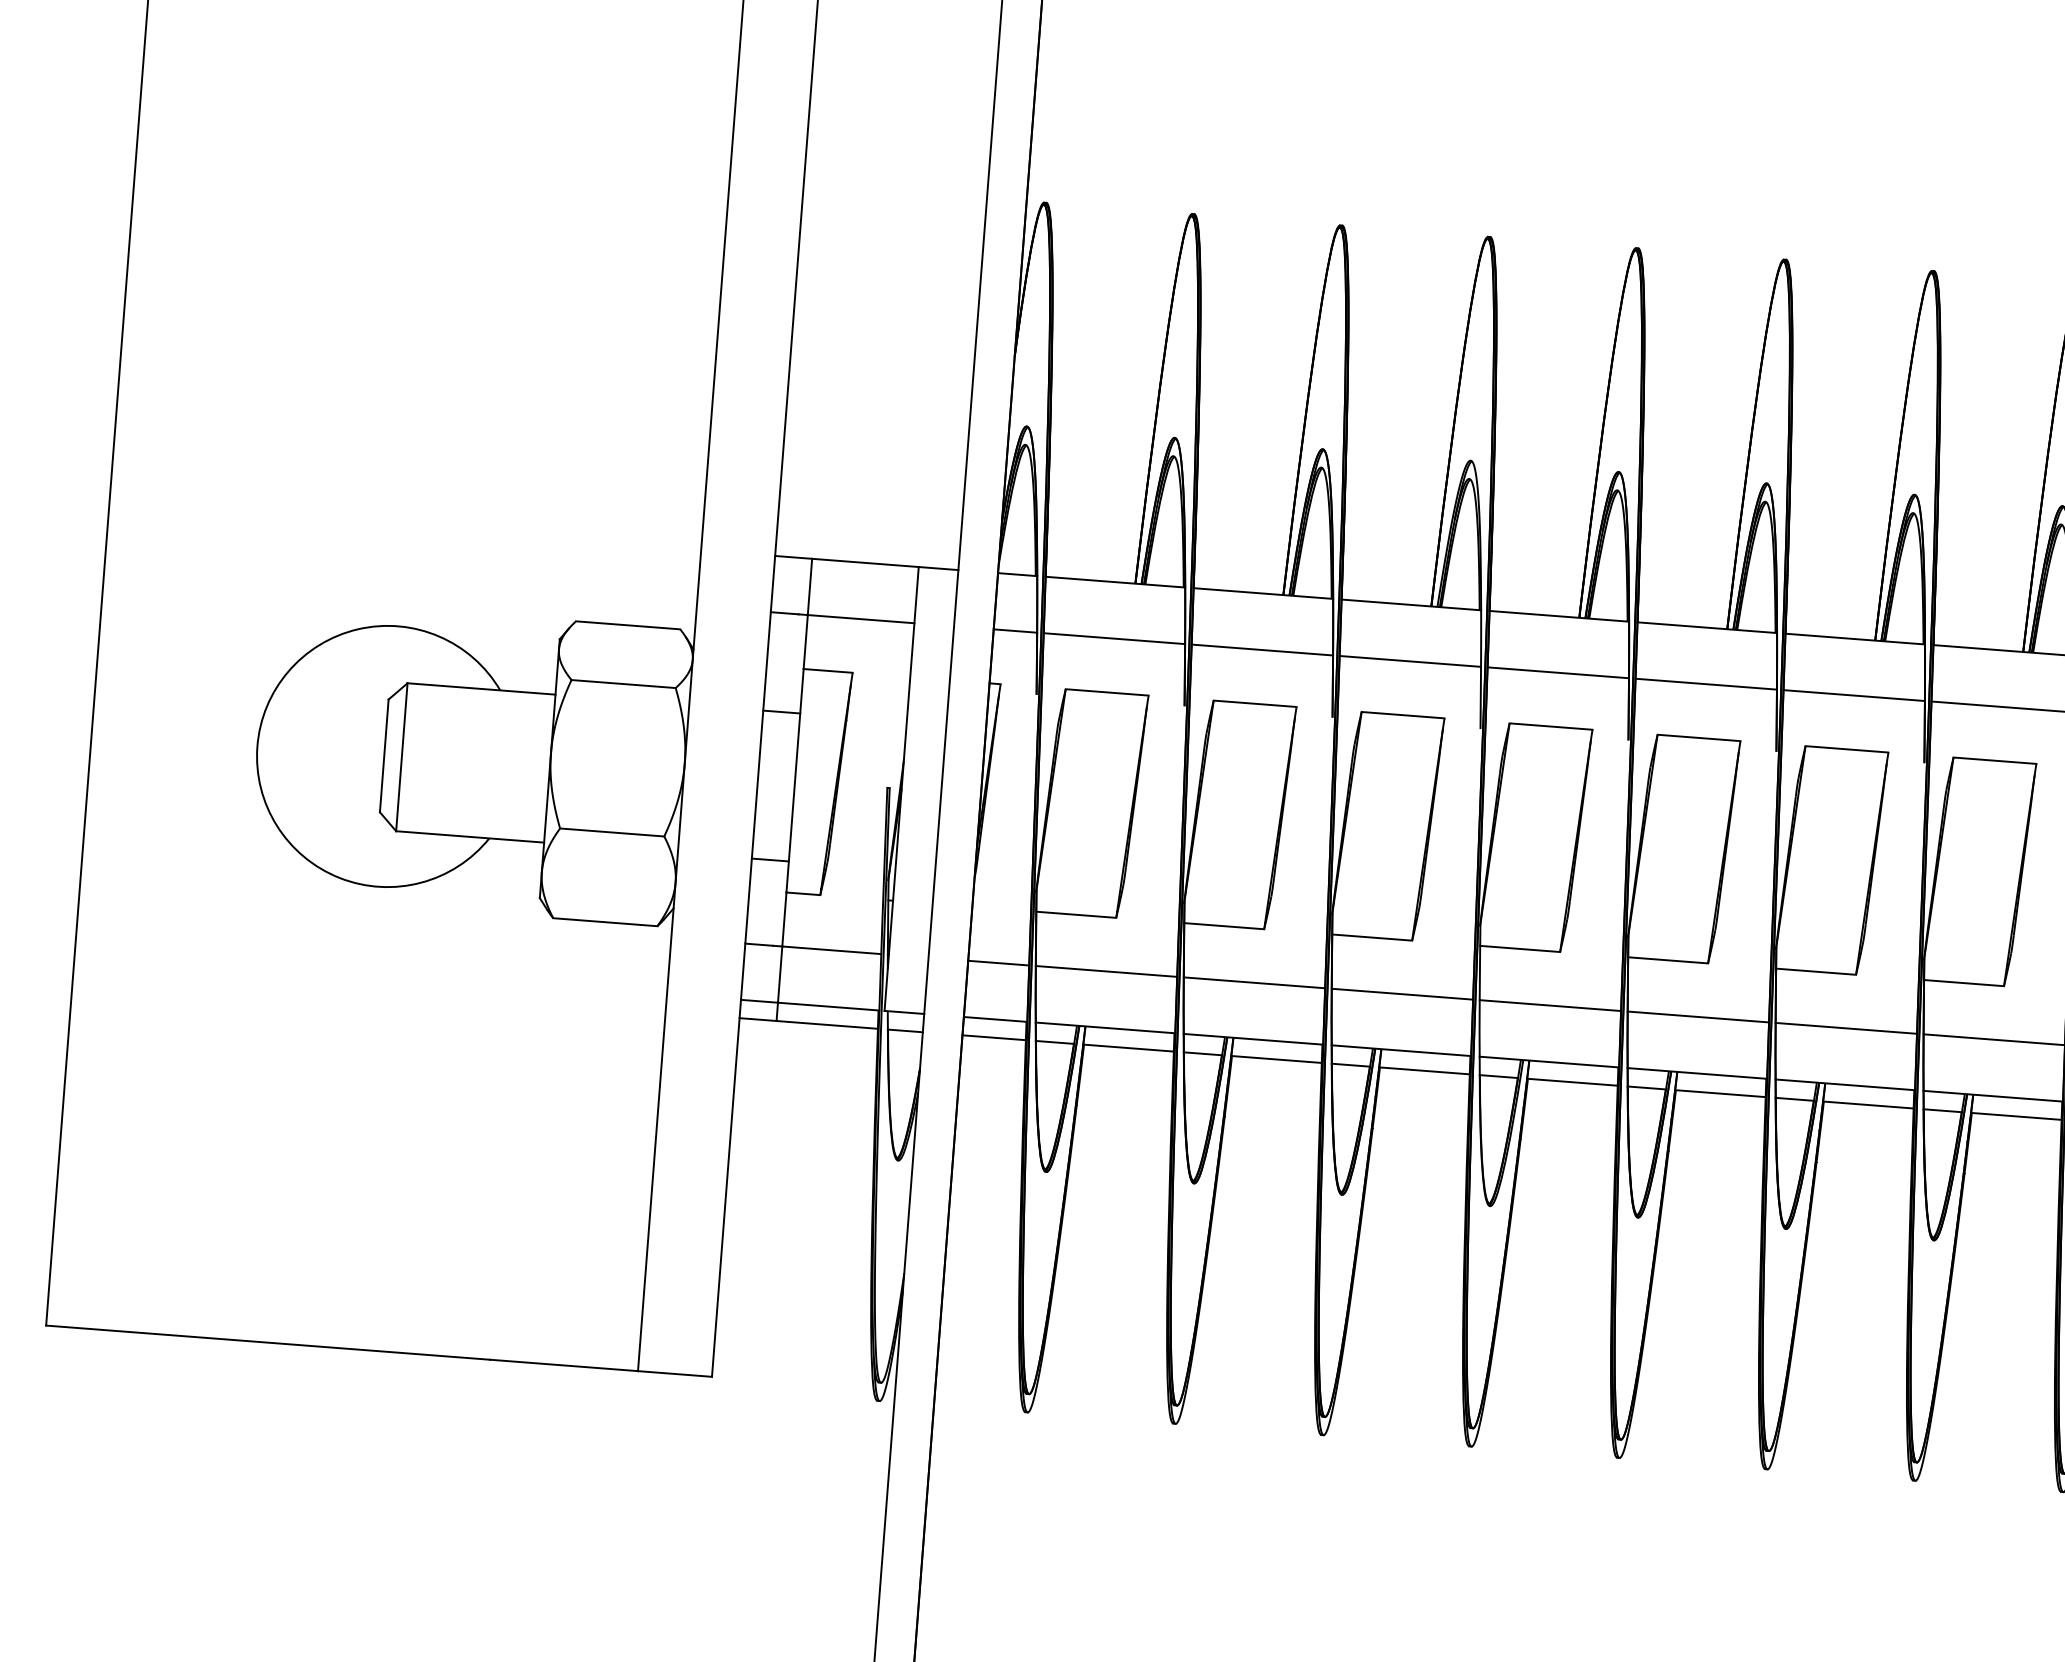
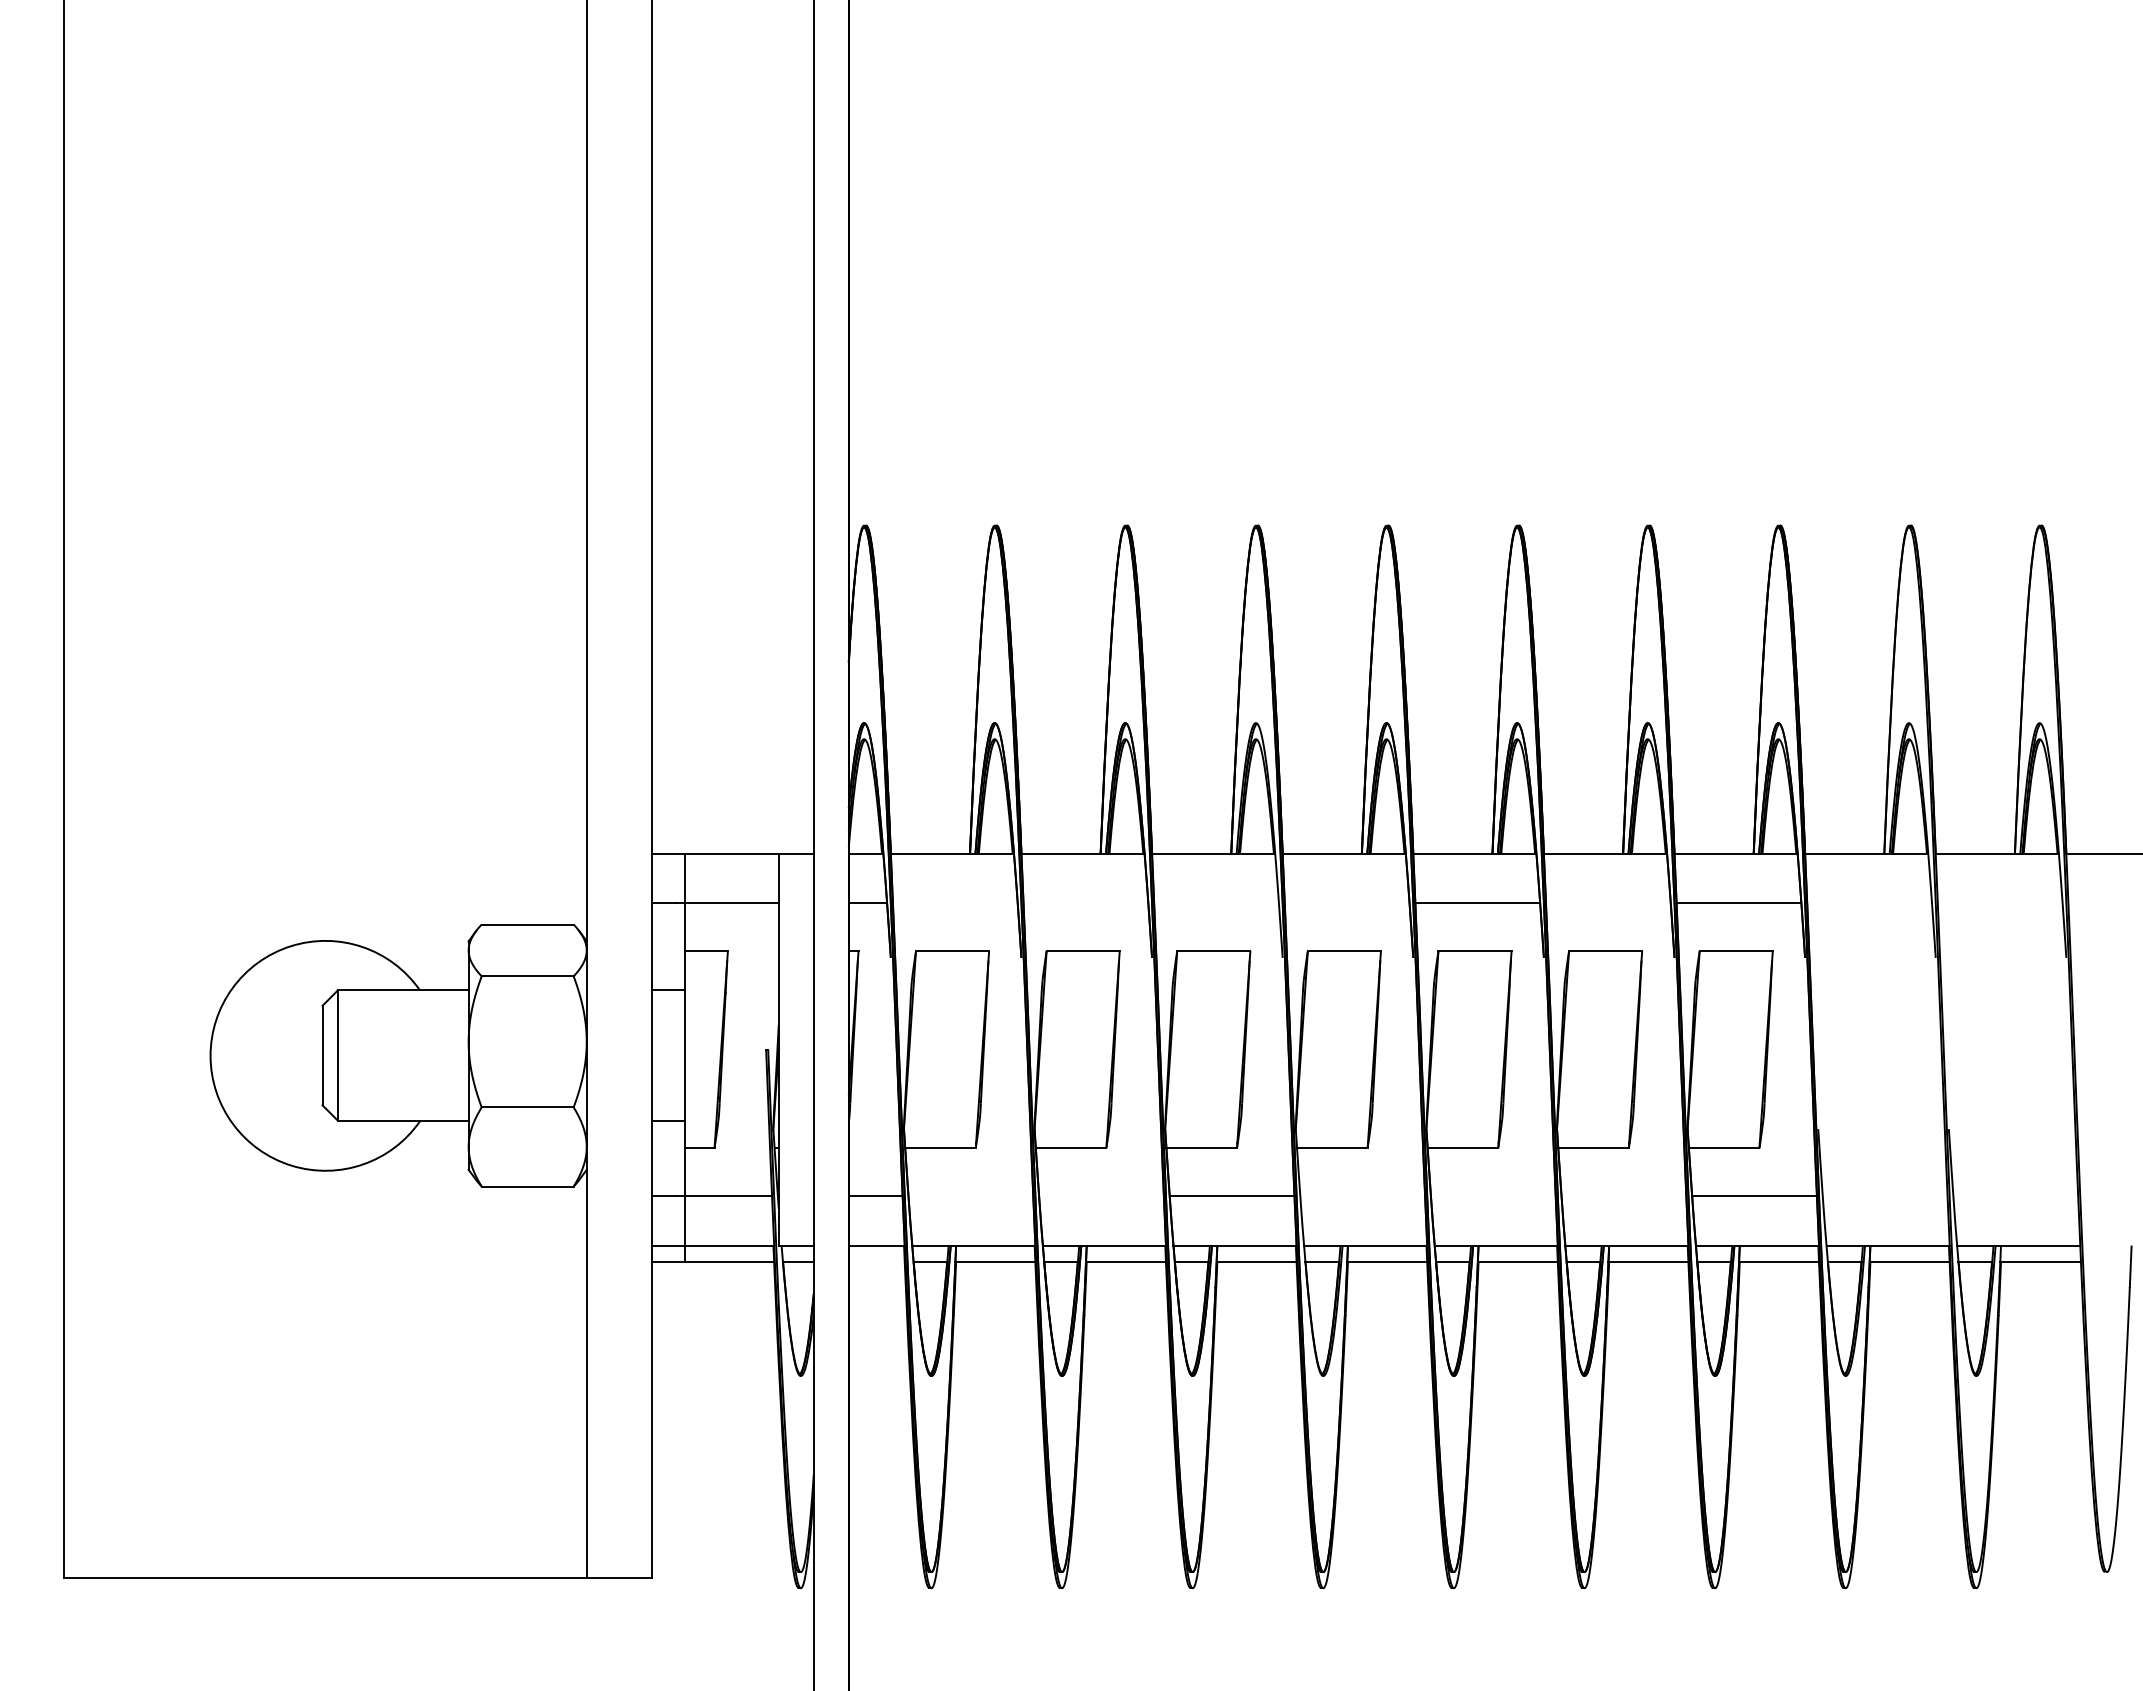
line: (1113, 638) -> (954, 903), removed
line: (1261, 650) -> (1085, 903), removed
line: (1410, 661) -> (1216, 903), removed
line: (1557, 672) -> (1346, 903), removed
line: (1853, 695) -> (1607, 903), removed
line: (1106, 970) -> (970, 1195), removed
line: (1254, 982) -> (1101, 1195), removed
line: (1550, 1005) -> (1362, 1195), removed
line: (1697, 1016) -> (1492, 1195), removed
line: (1845, 1027) -> (1623, 1195), removed
line: (993, 1037) -> (876, 1261), removed

